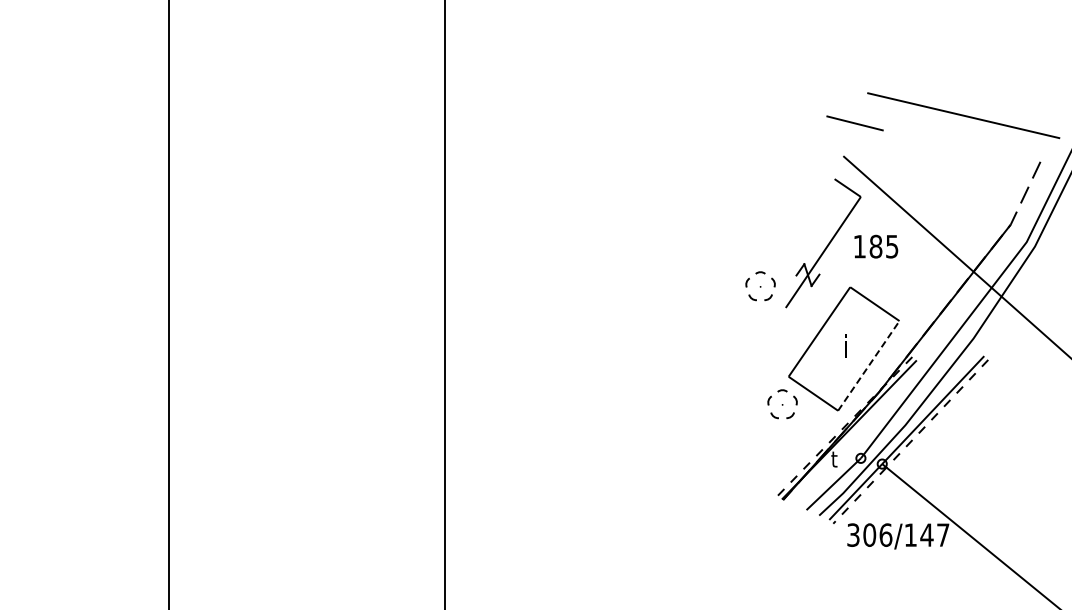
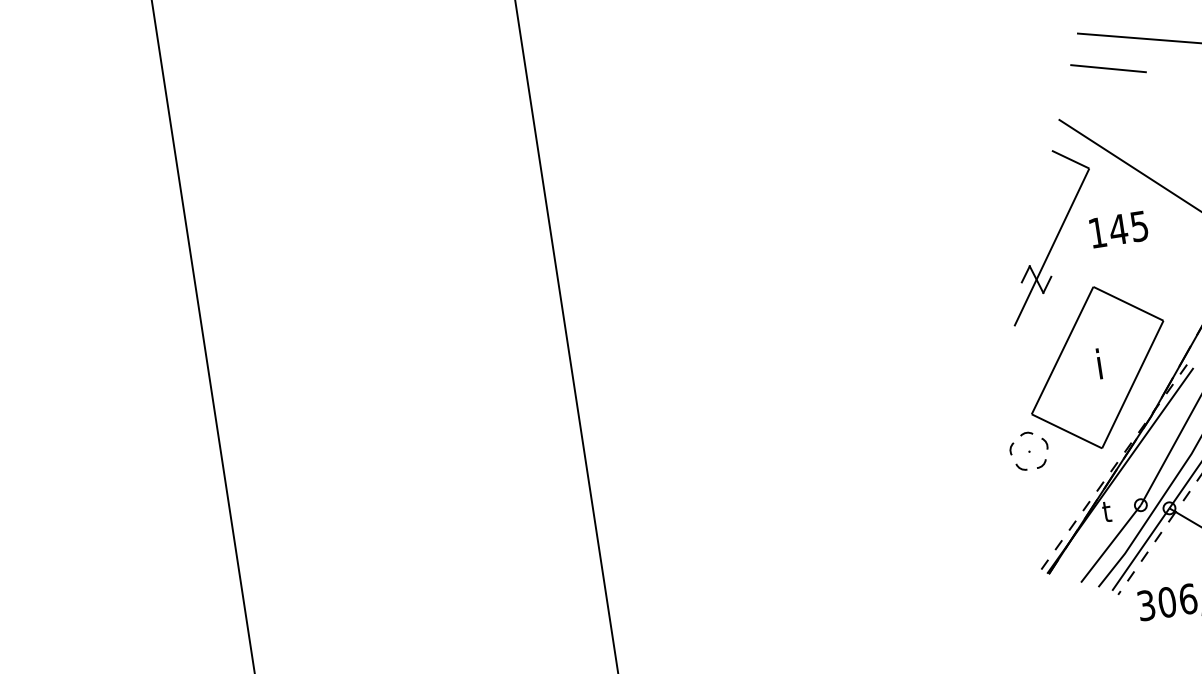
line: (854, 123) -> (1107, 68), moved
text: (875, 246) -> (1117, 229), 185 -> 145
part: (760, 286) -> (977, 303), removed
line: (869, 365) -> (1133, 383), dashed -> solid

